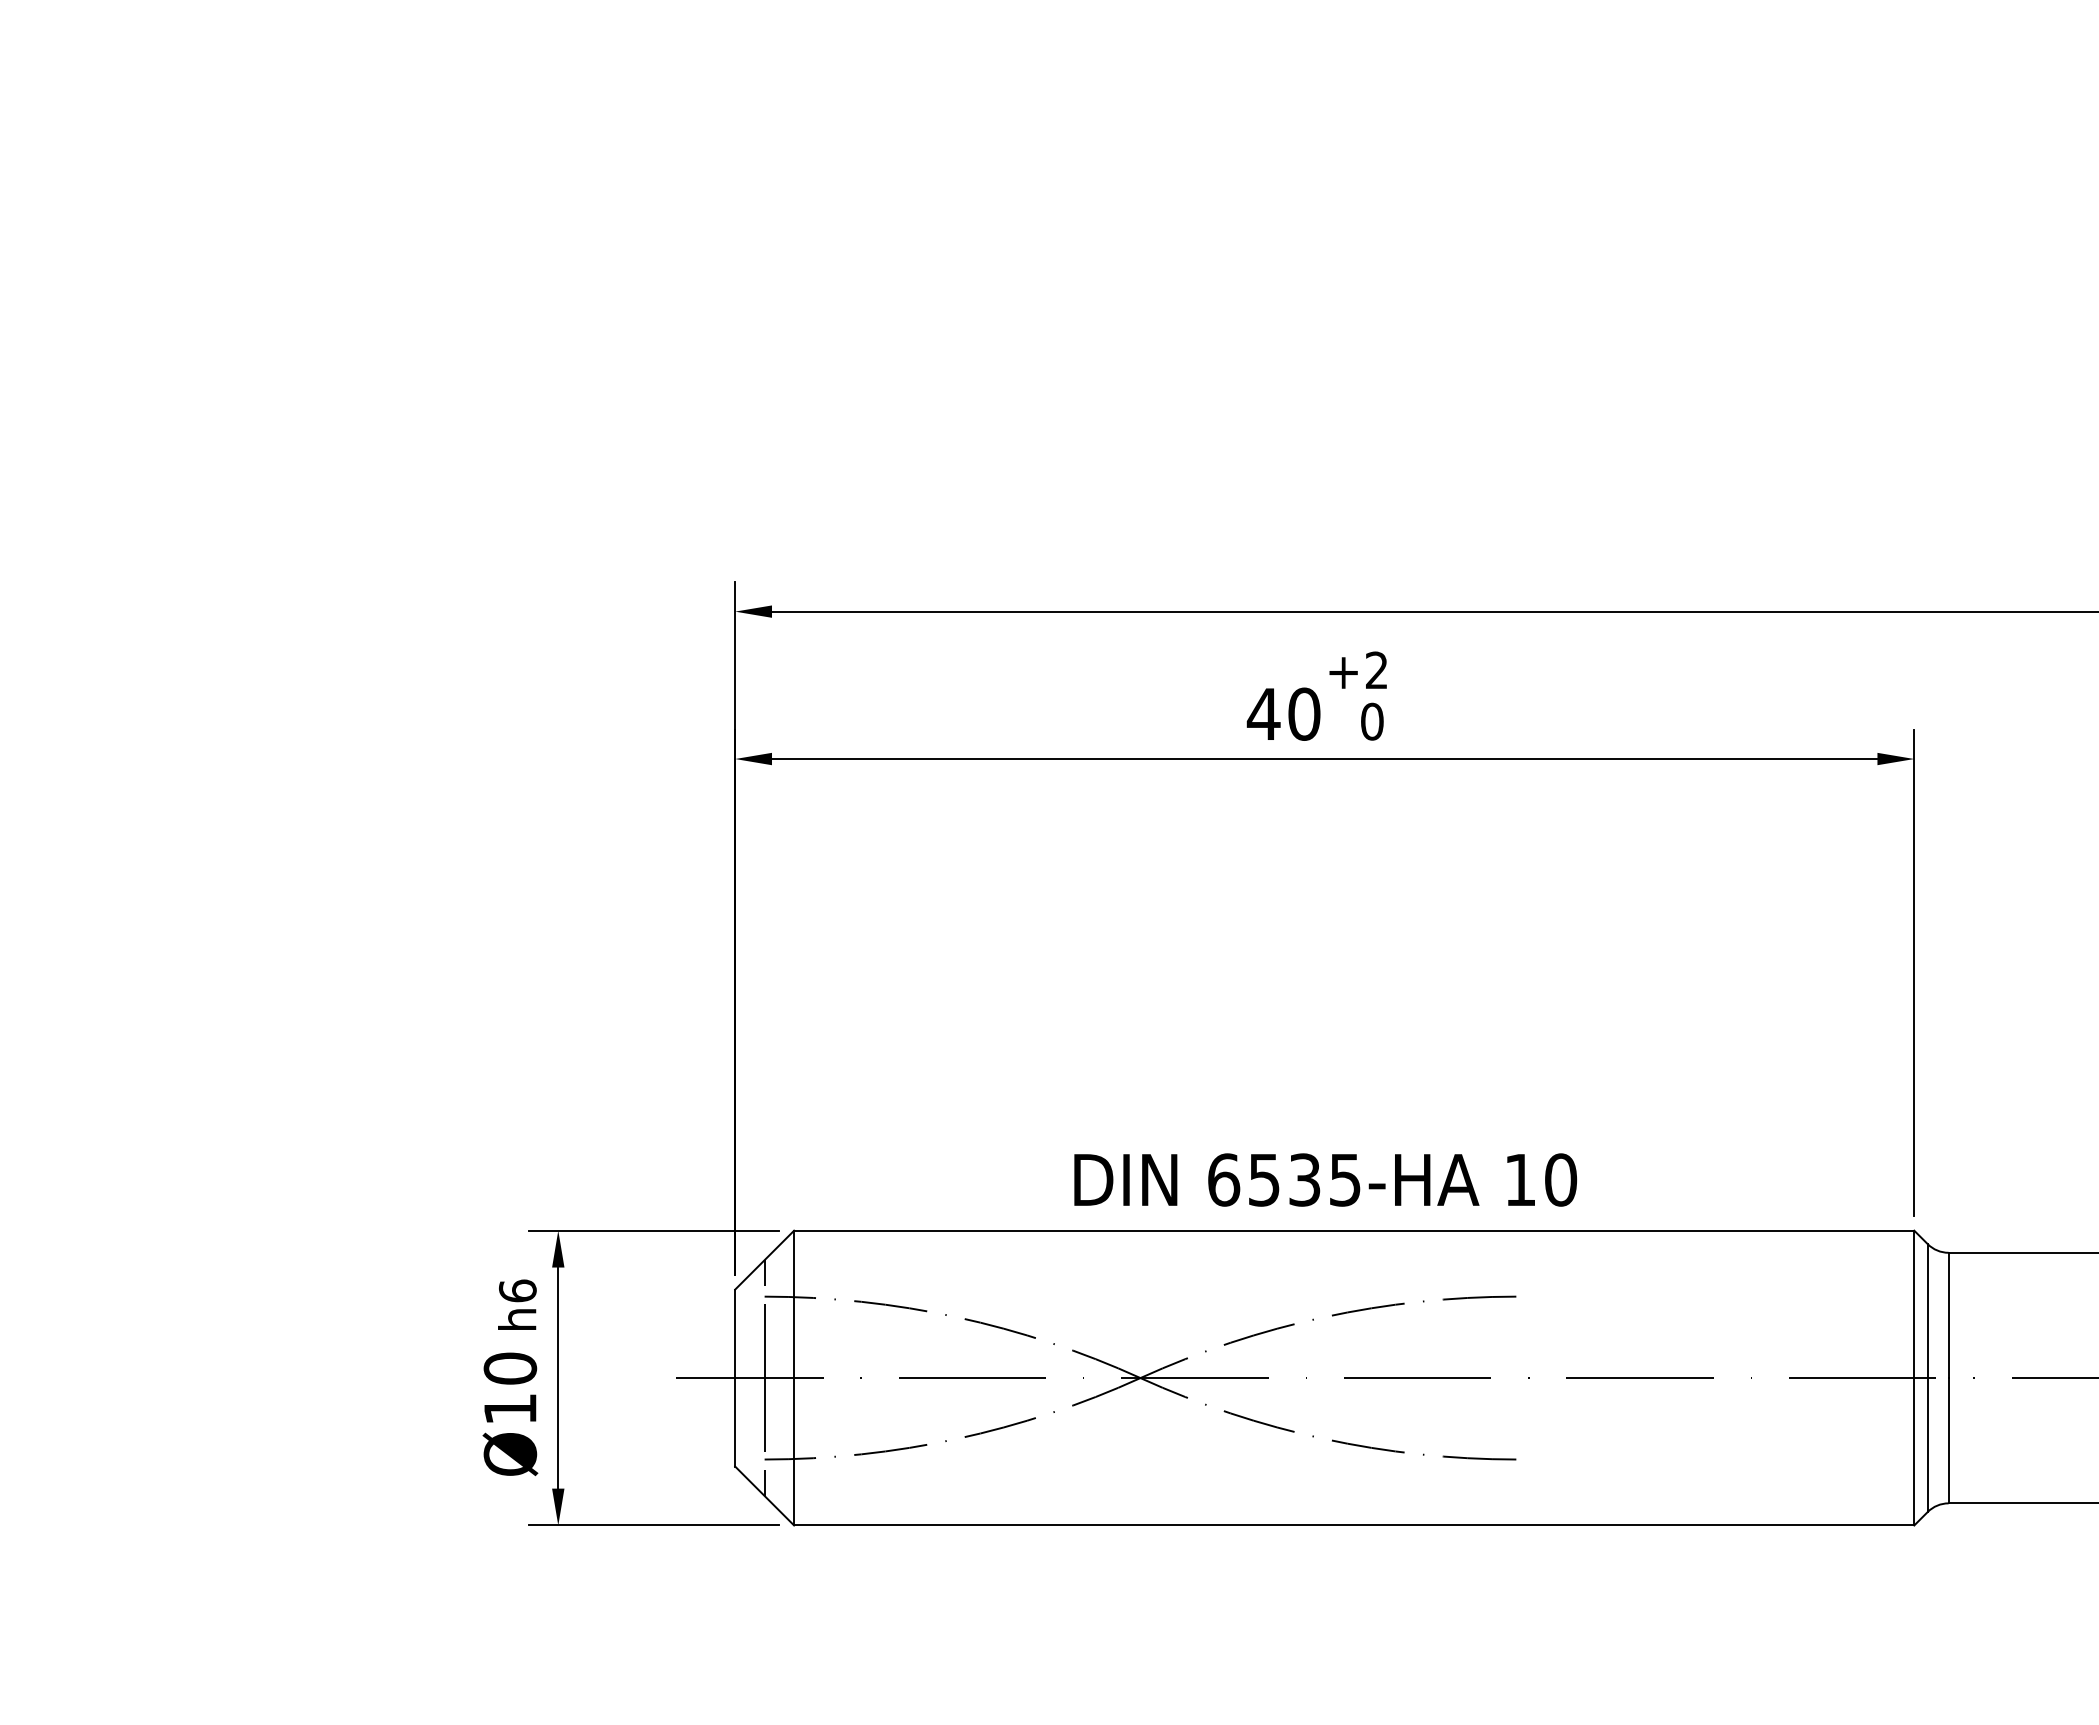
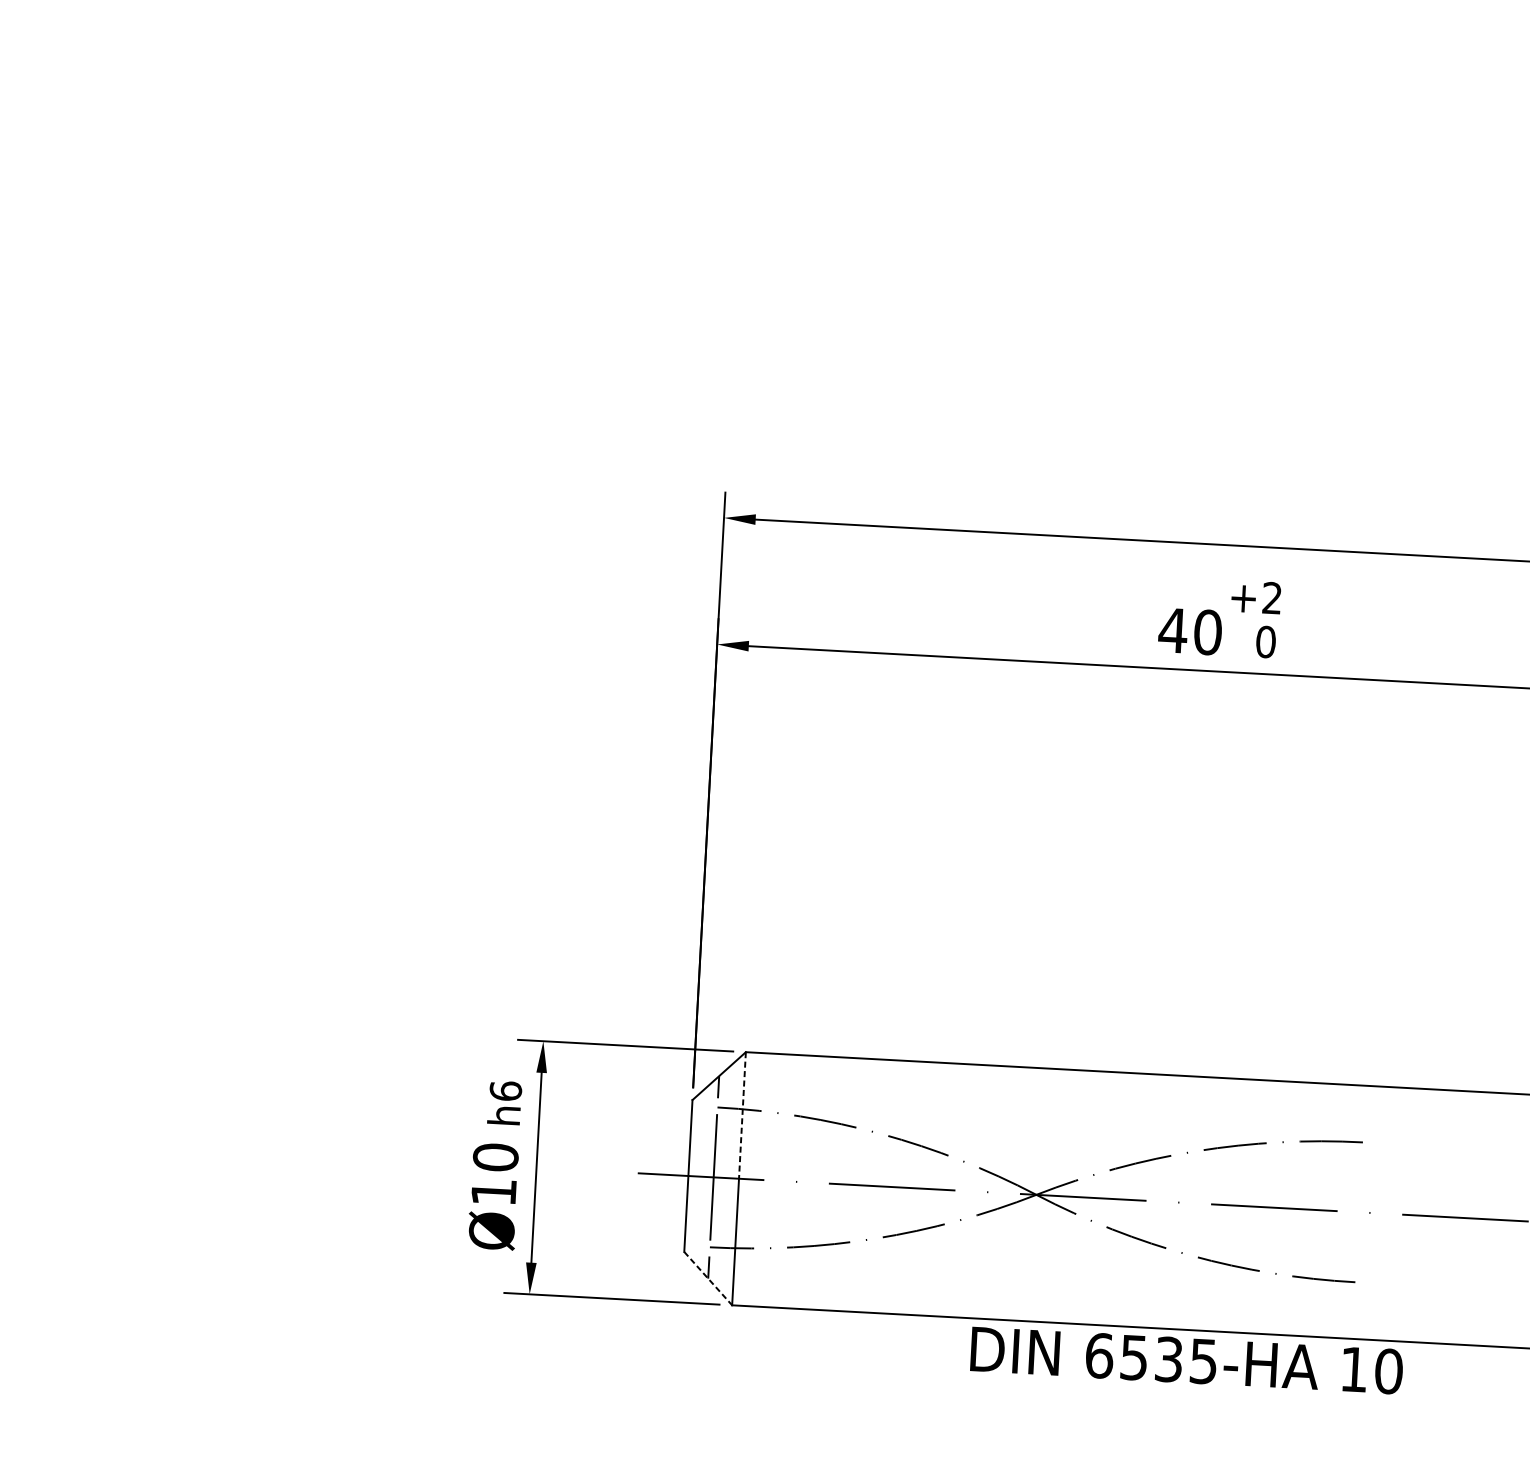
text: (1325, 1179) -> (1186, 1360), moved
line: (794, 1304) -> (742, 1115), solid -> dashed
line: (764, 1495) -> (708, 1278), solid -> dashed

